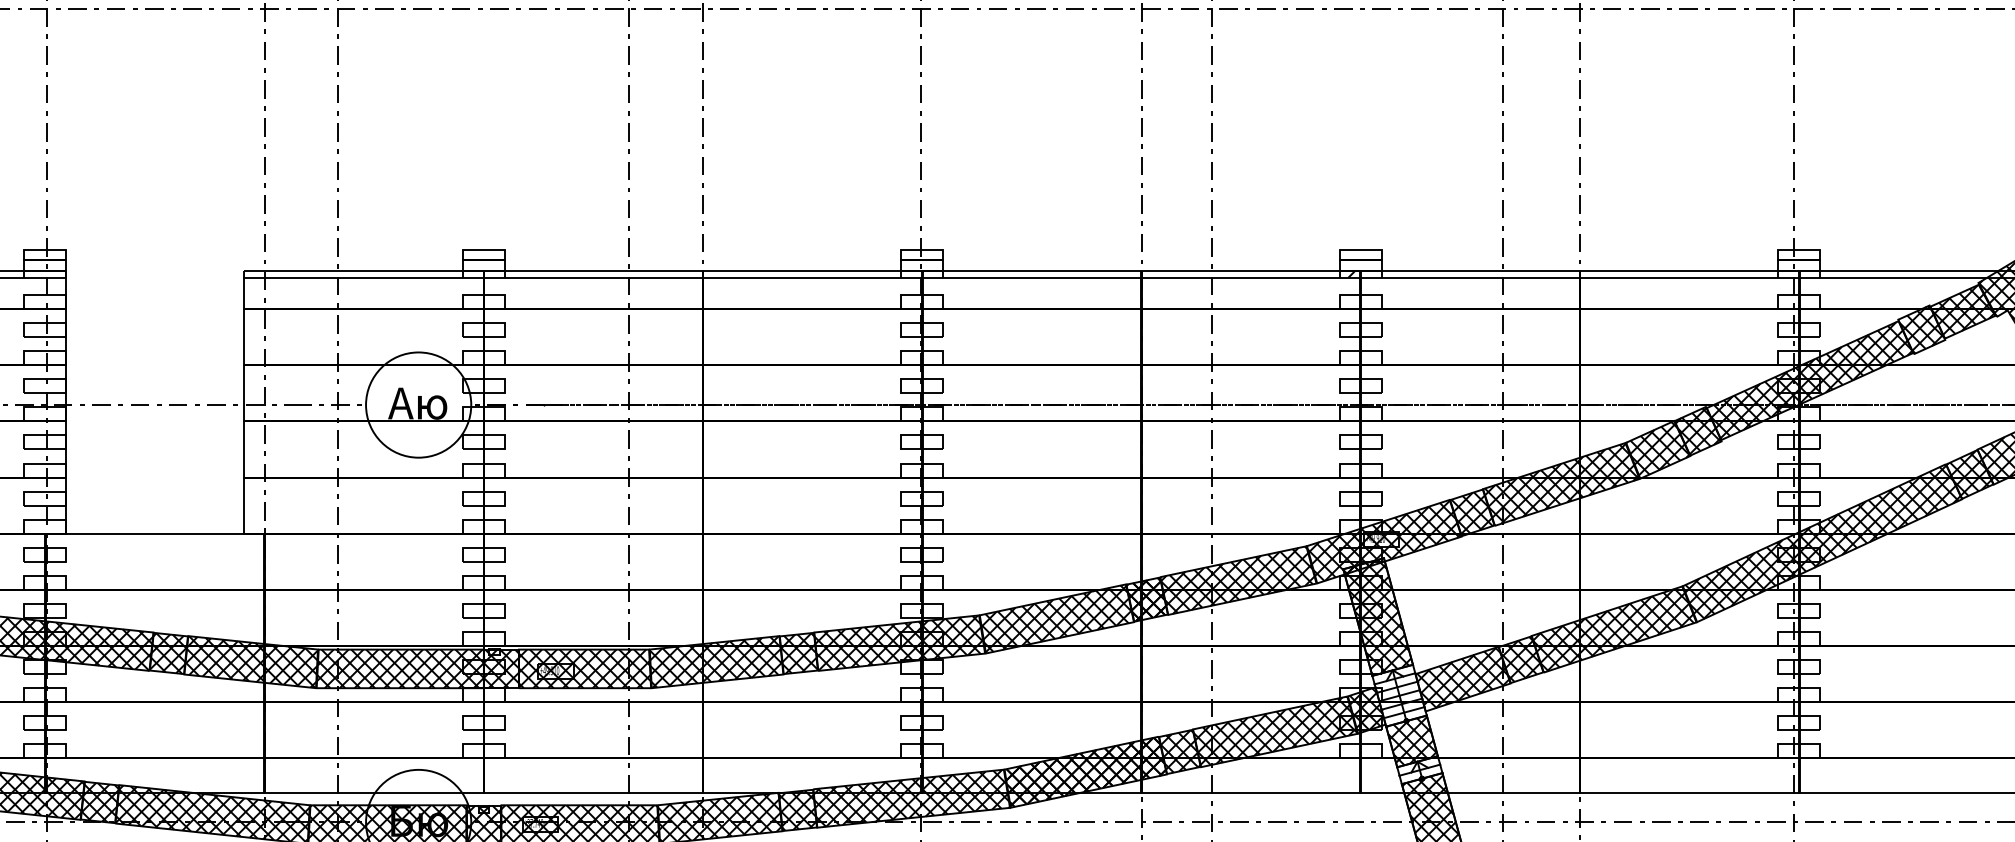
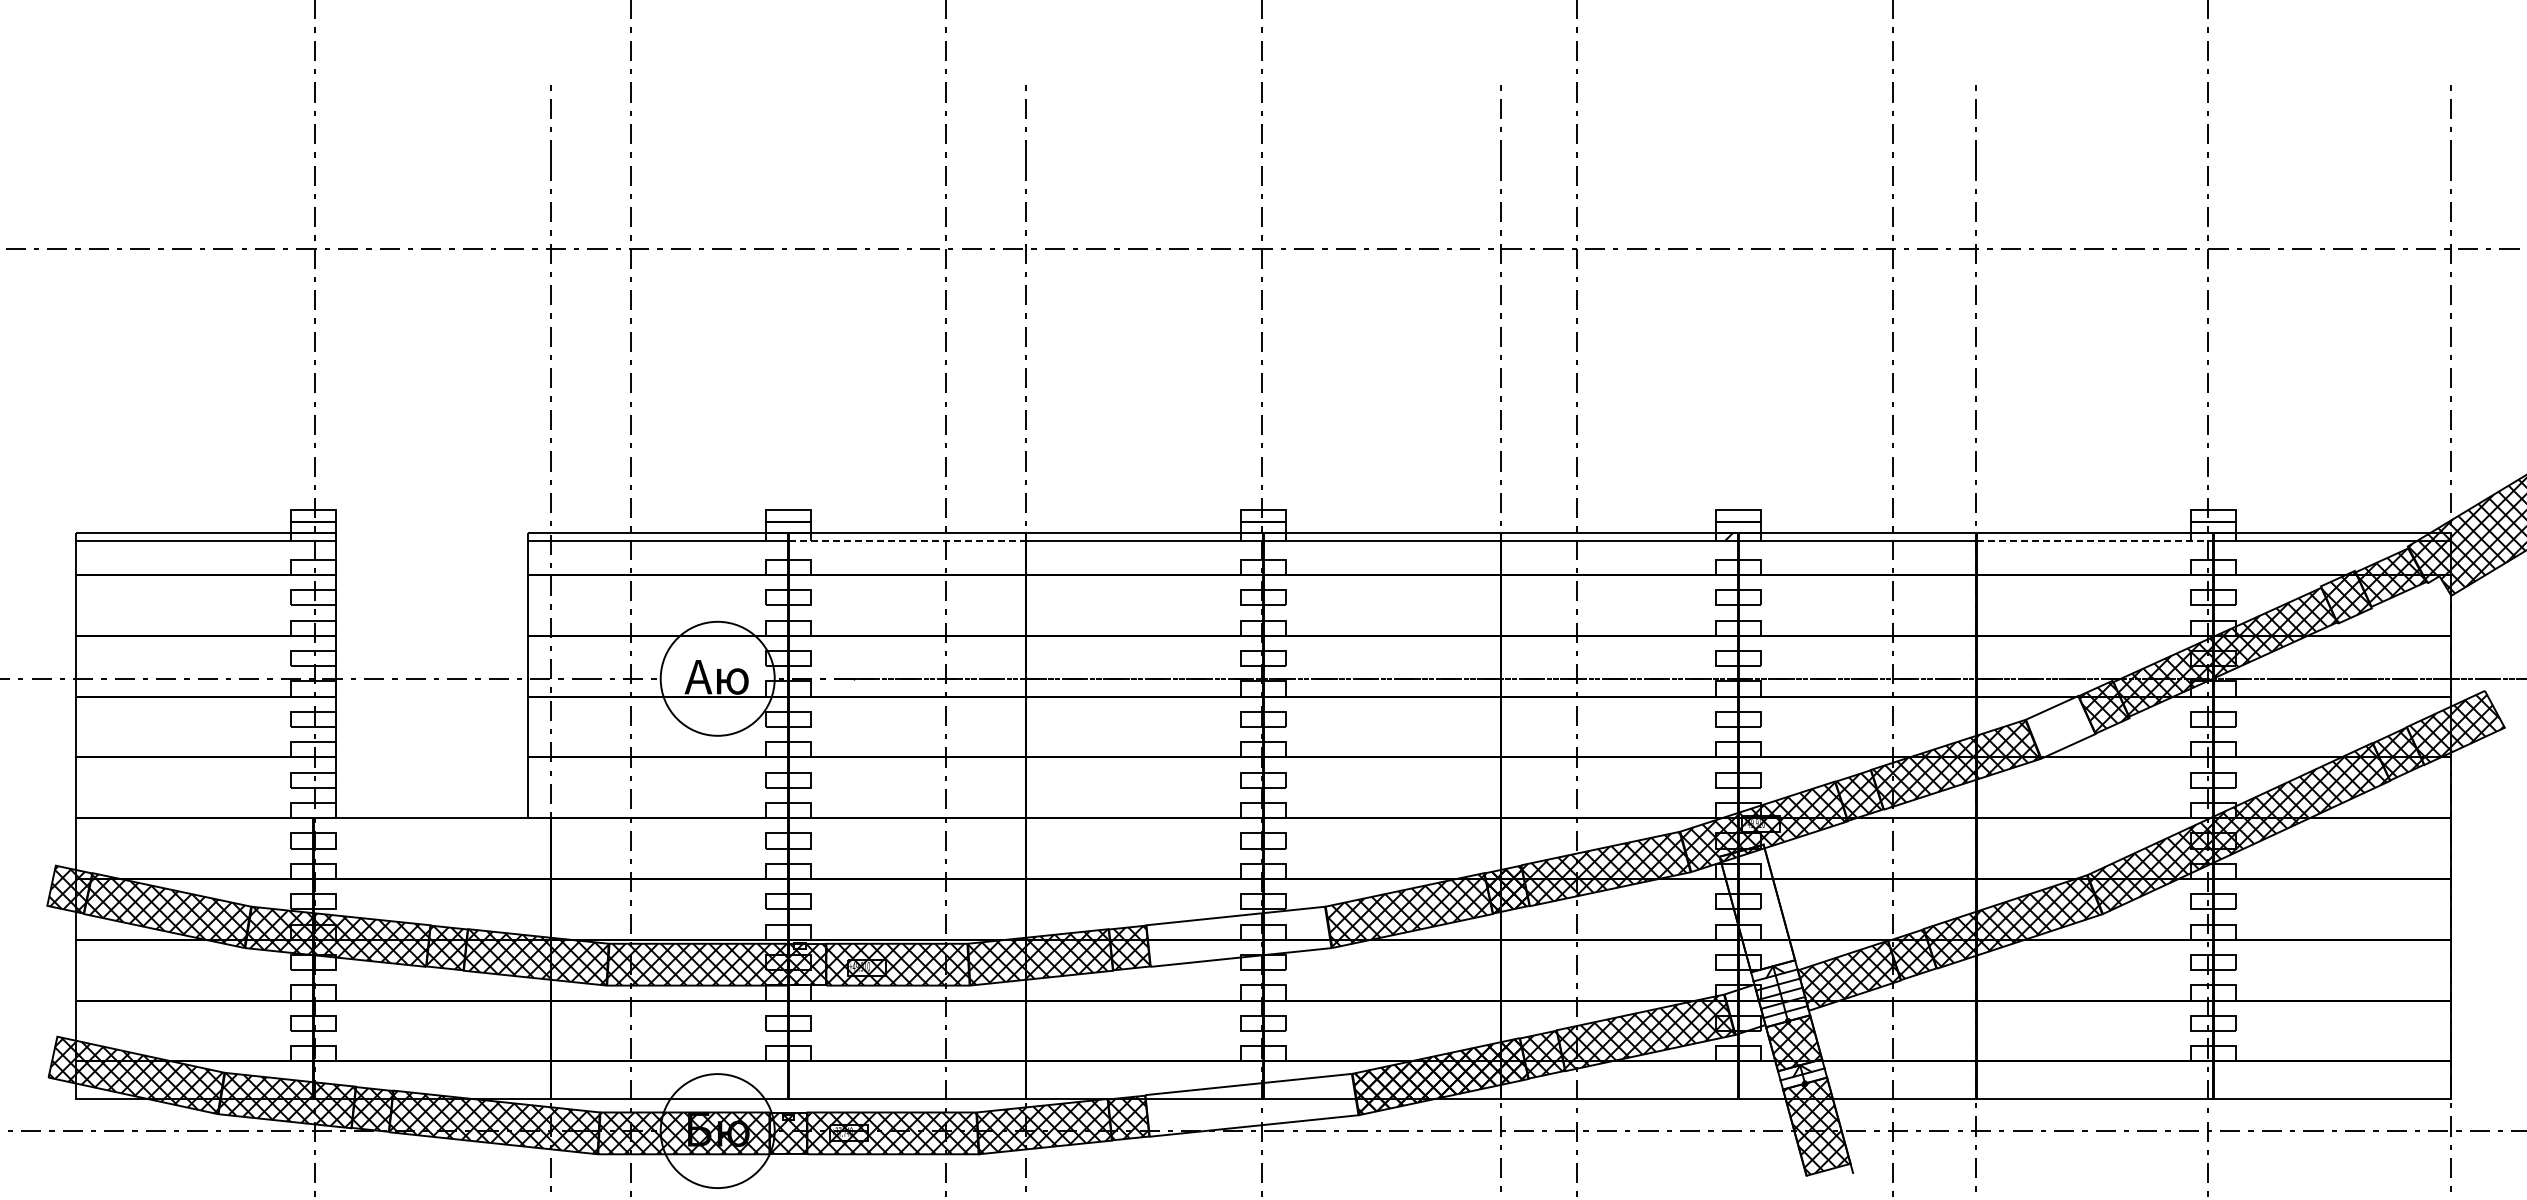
line: (593, 277) -> (907, 540), solid -> dashed
line: (1690, 277) -> (2095, 540), solid -> dashed
hatch: (1657, 448) -> (2060, 725), removed
hatch: (1377, 617) -> (1756, 908), removed
hatch: (899, 642) -> (1238, 936), removed
hatch: (1366, 708) -> (1744, 1007), removed
hatch: (912, 797) -> (1252, 1104), removed

